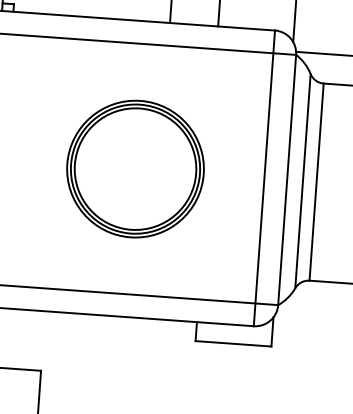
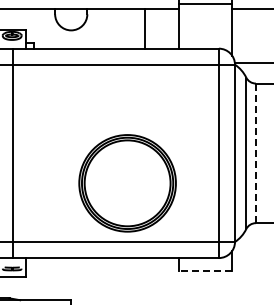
part: (135, 169) -> (127, 183), moved
line: (316, 182) -> (255, 153), solid -> dashed
line: (233, 343) -> (205, 271), solid -> dashed

